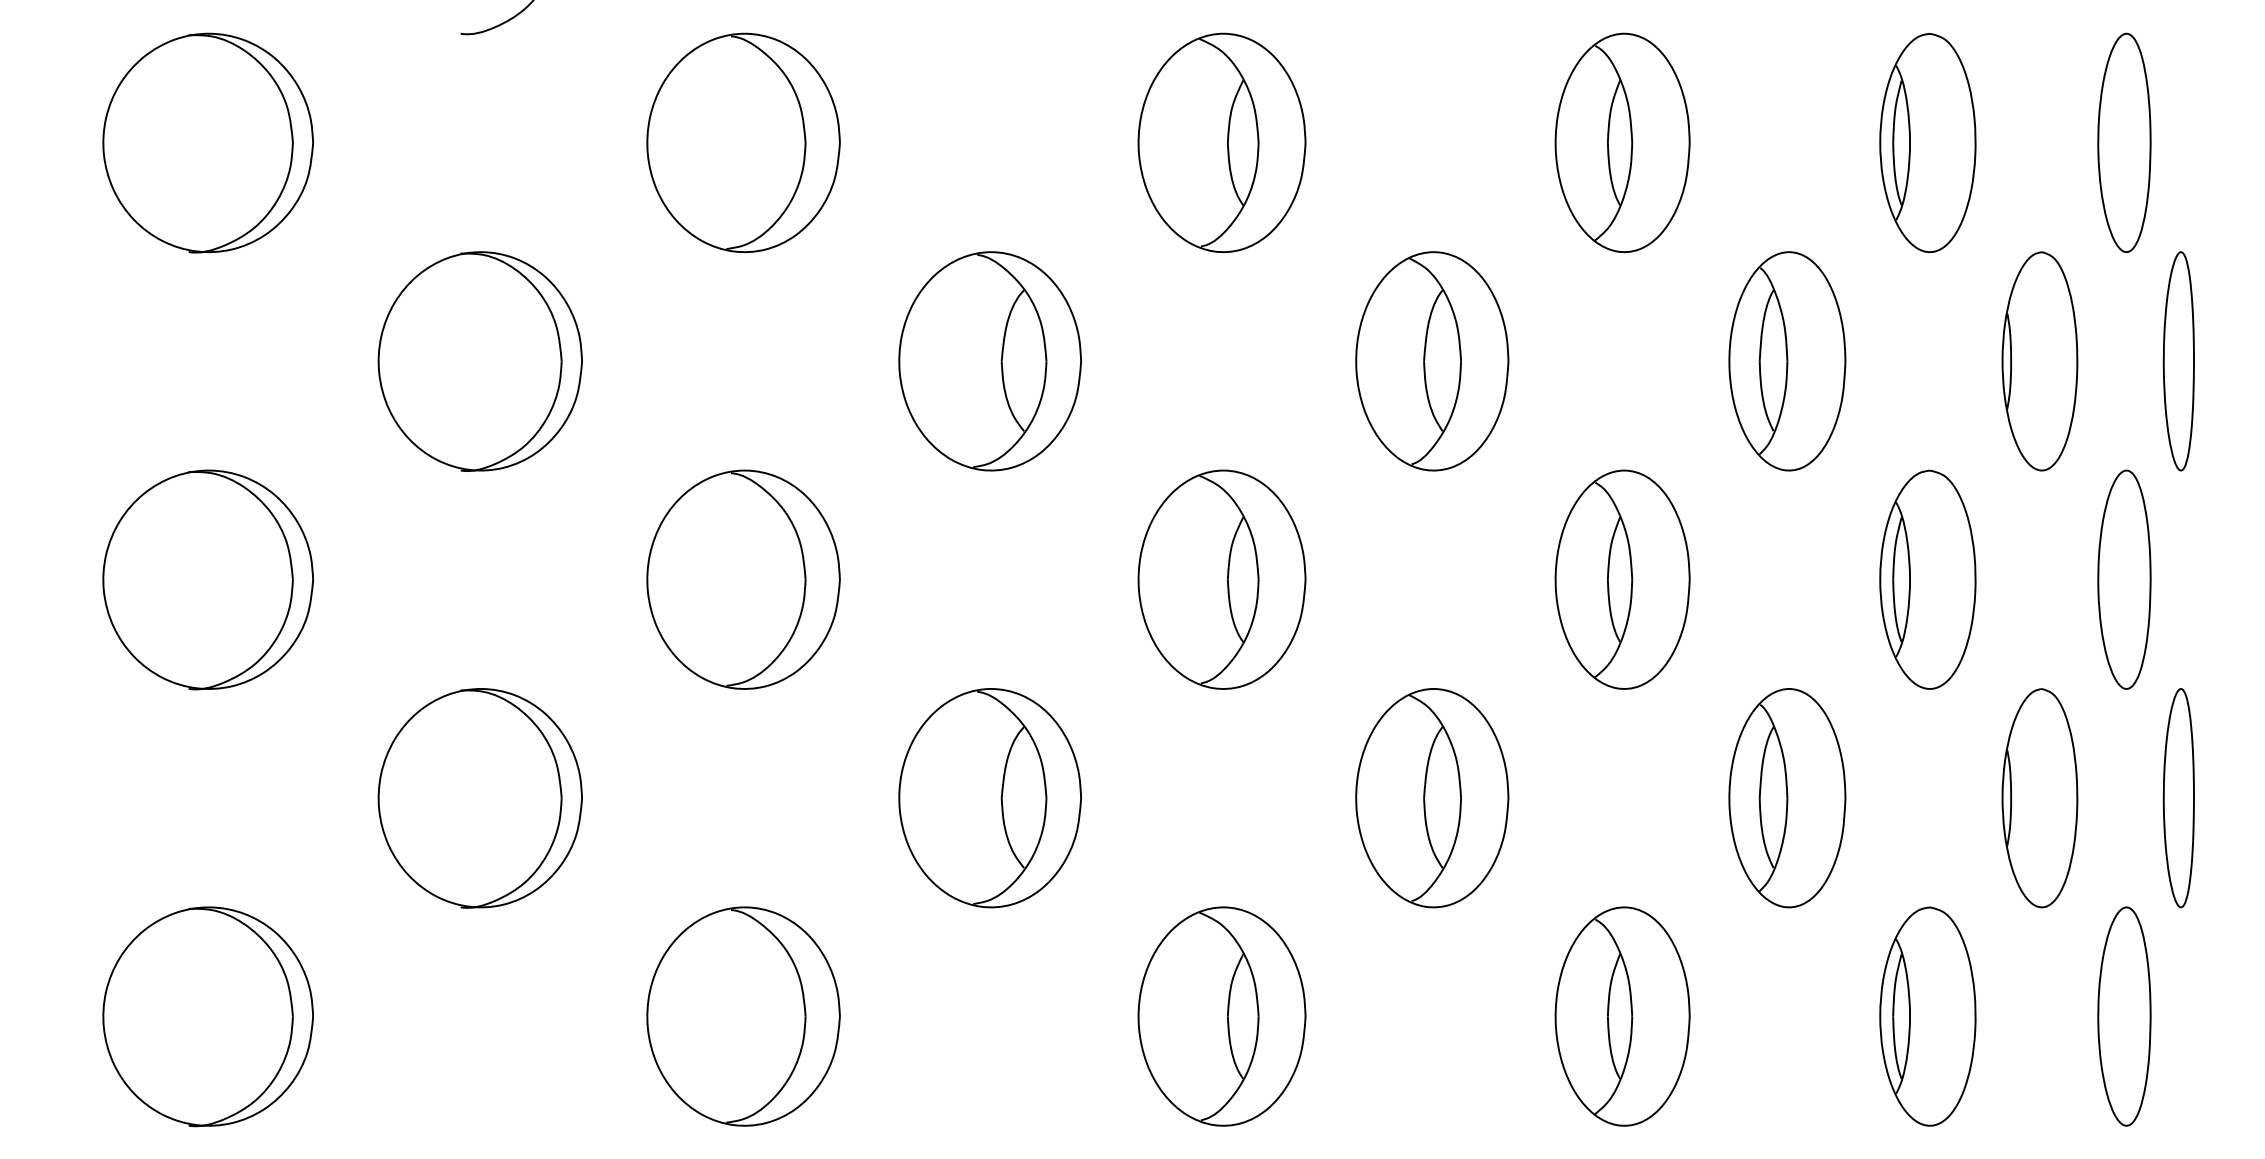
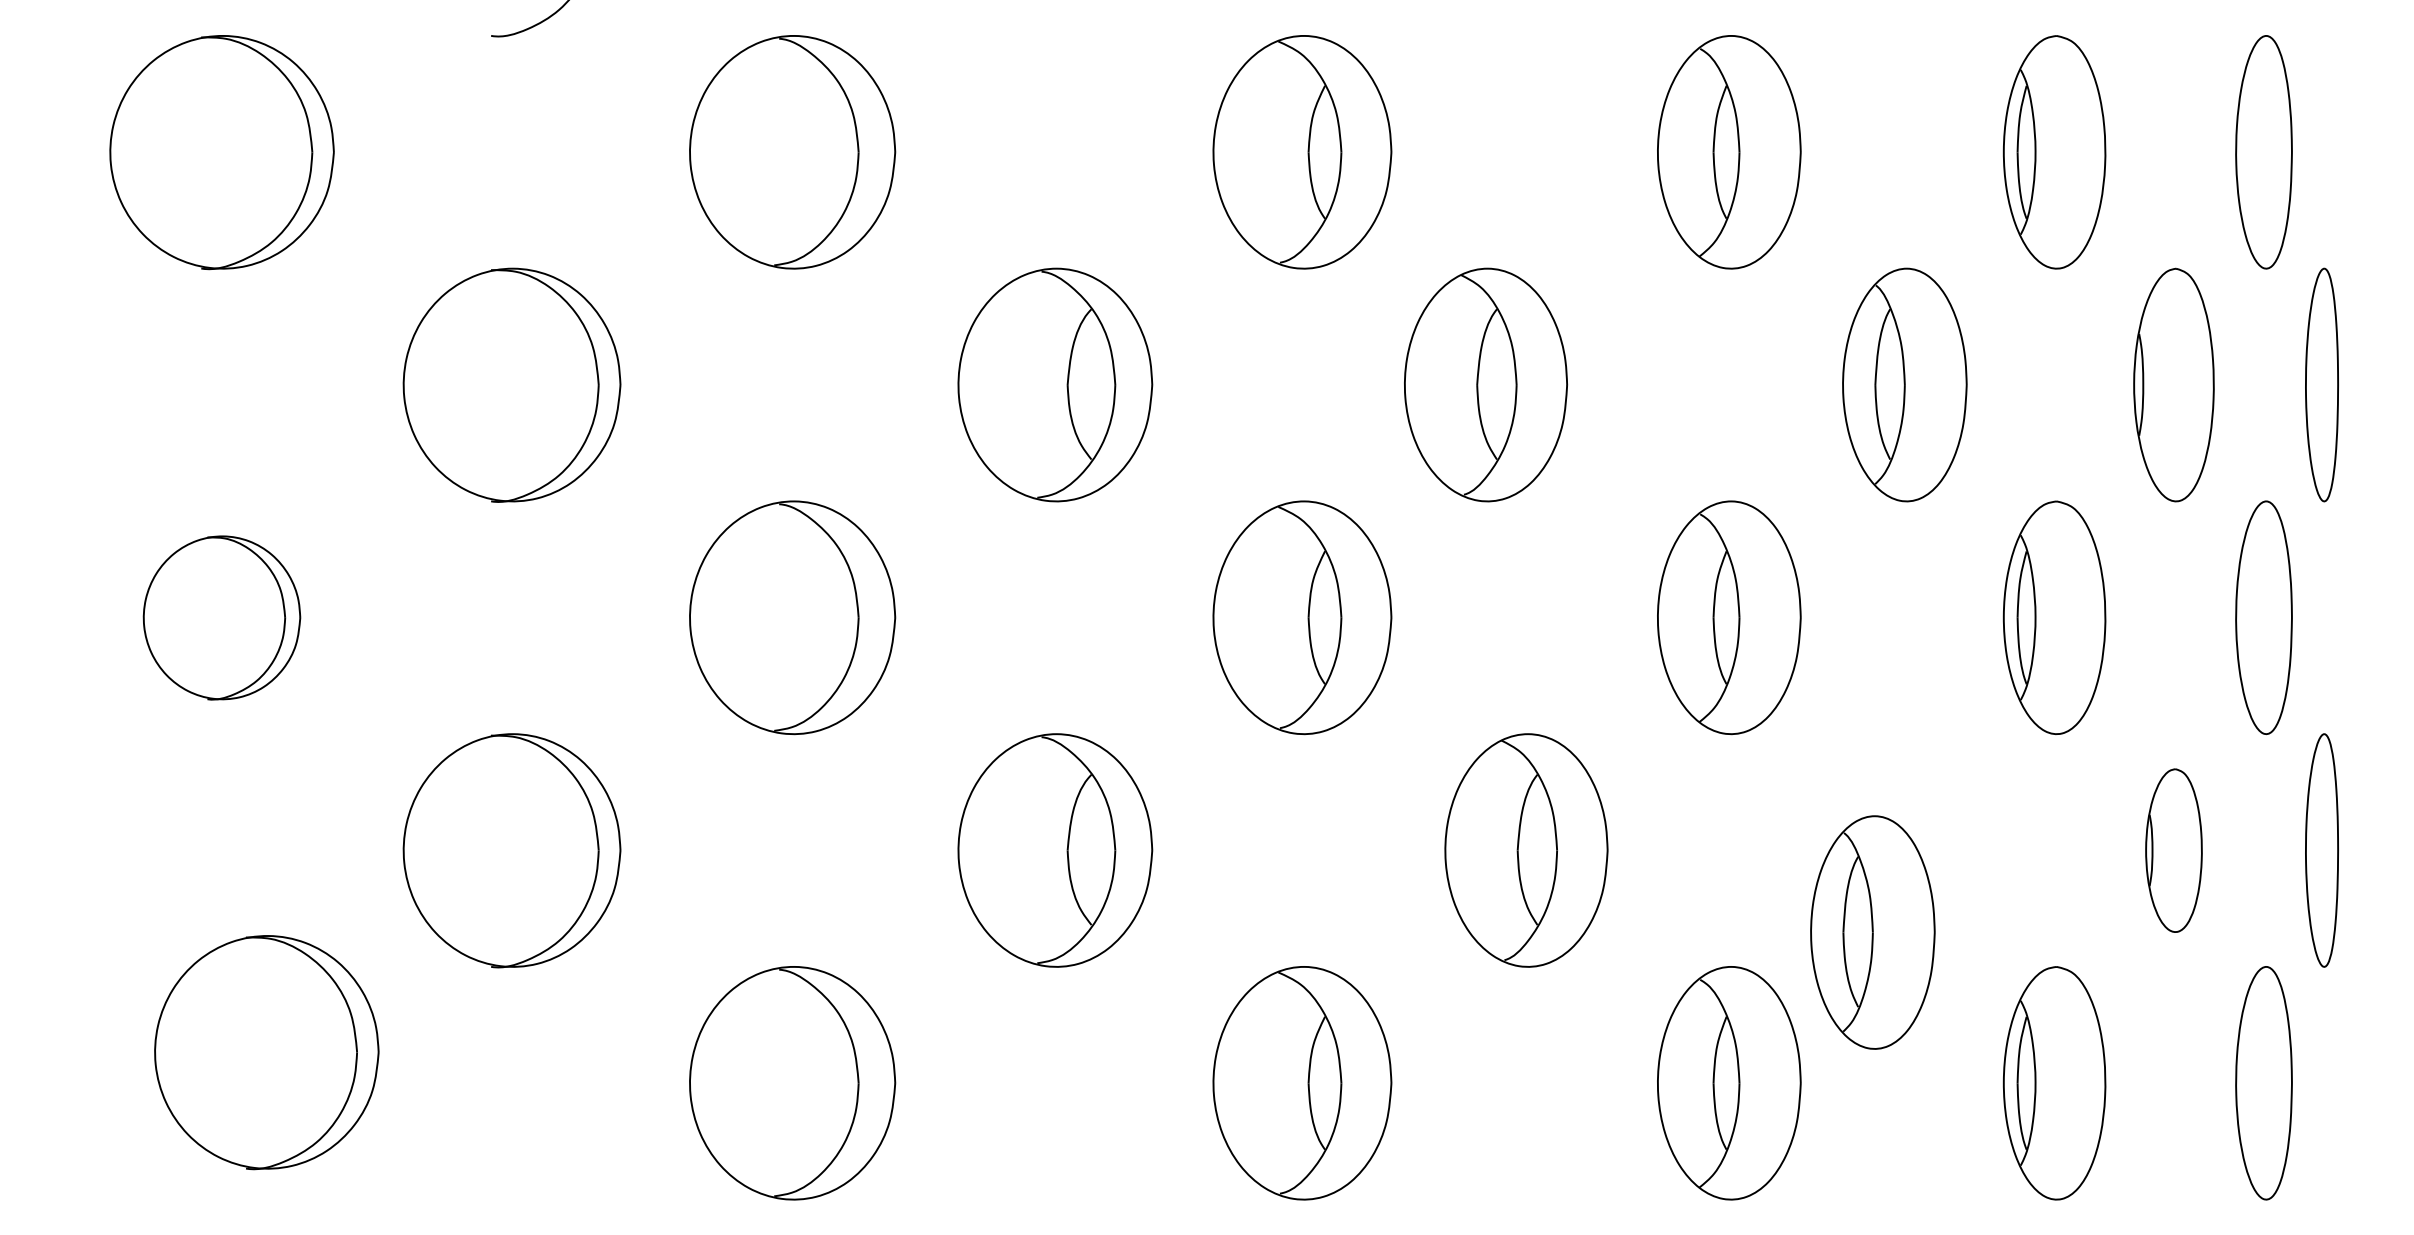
part: (1432, 361) -> (1486, 385), moved
part: (207, 579) -> (221, 617), size x0.7
part: (1787, 798) -> (1873, 932), moved
part: (2039, 798) -> (2173, 850), size x0.7
part: (207, 1016) -> (266, 1052), moved

